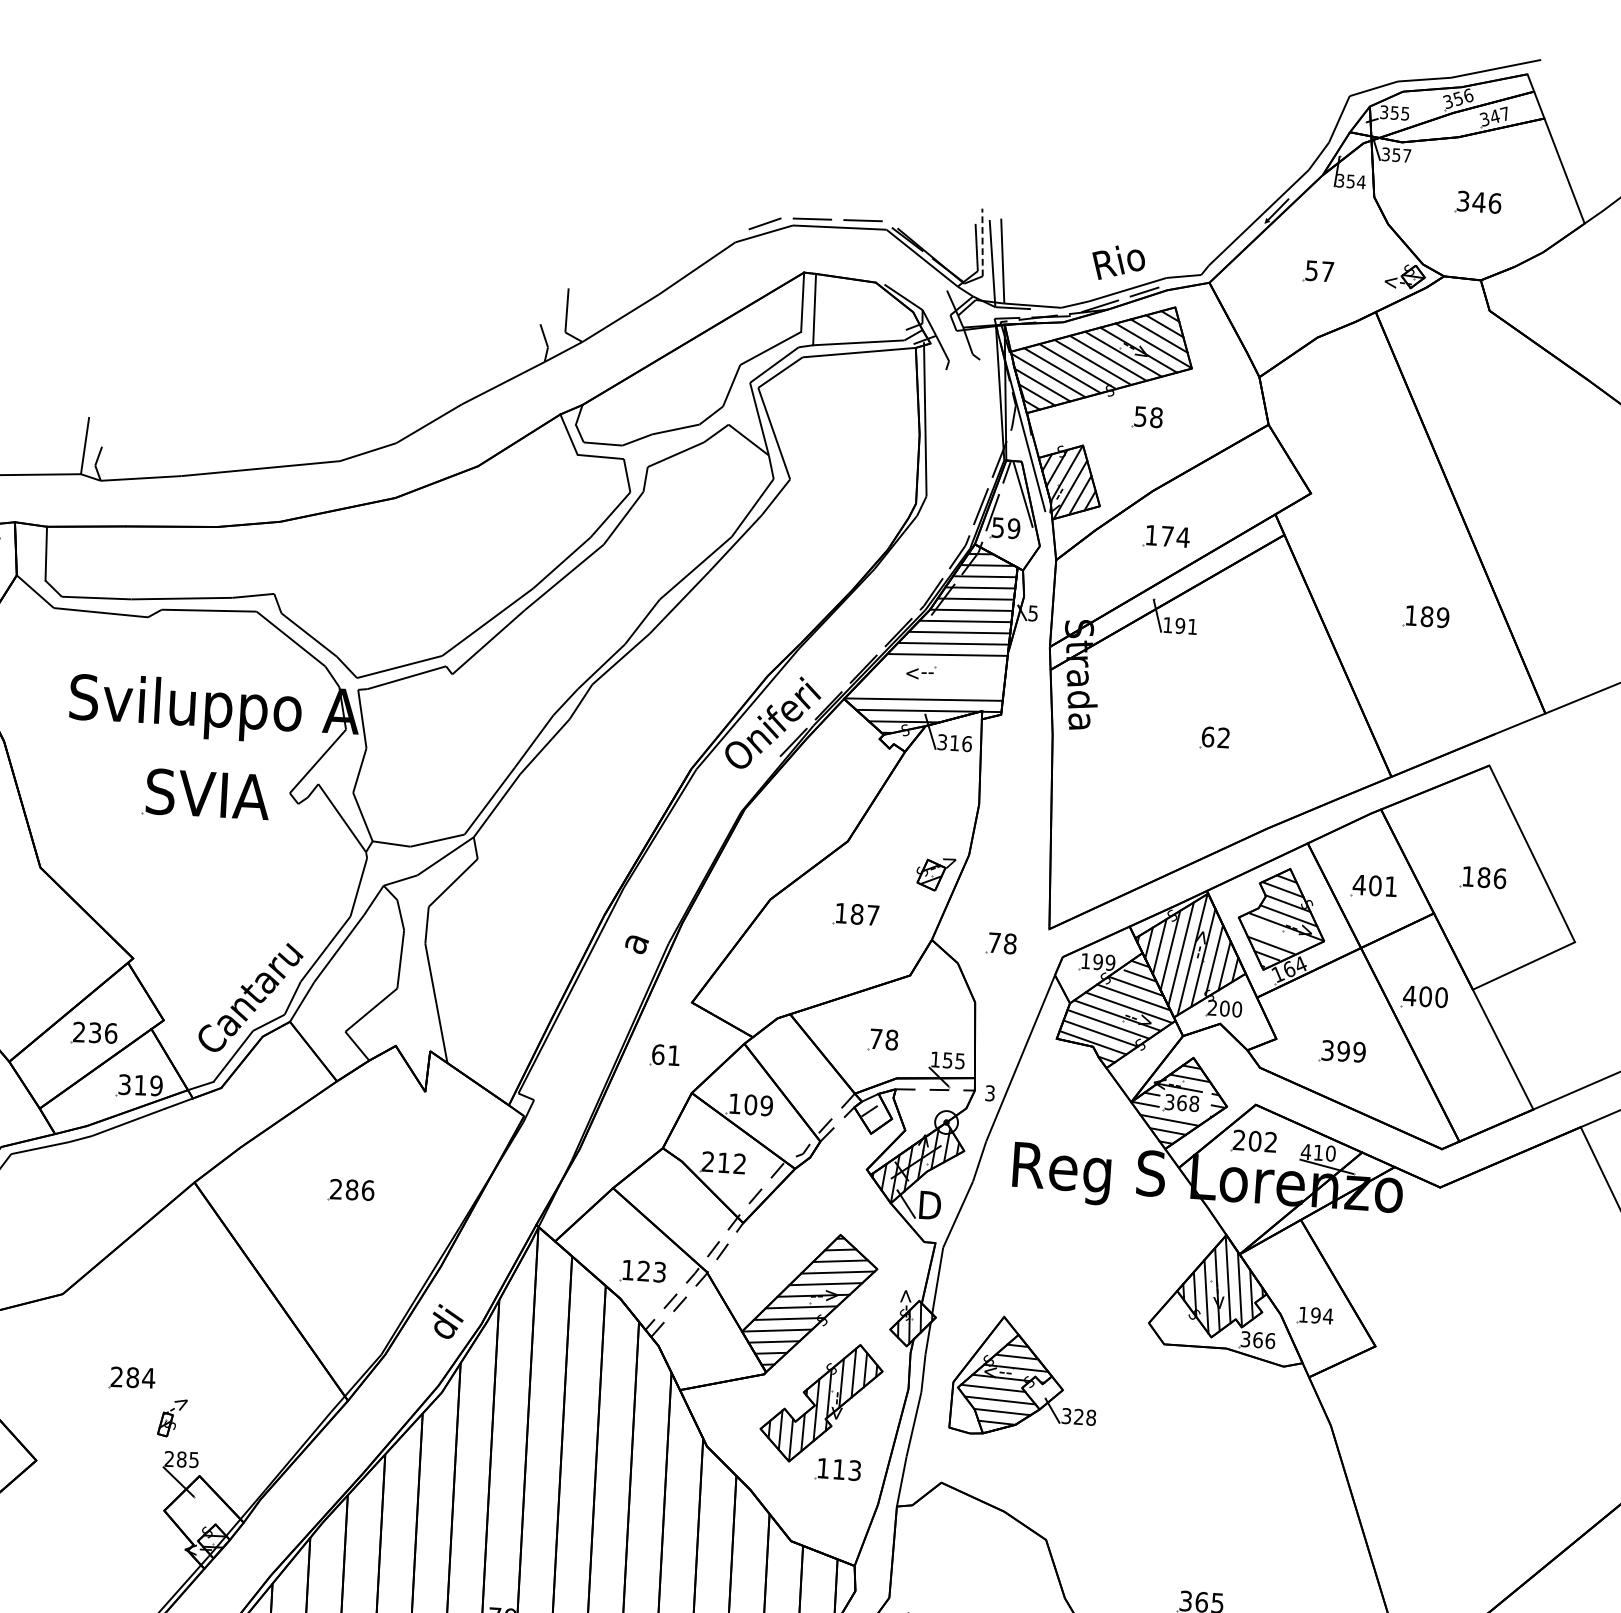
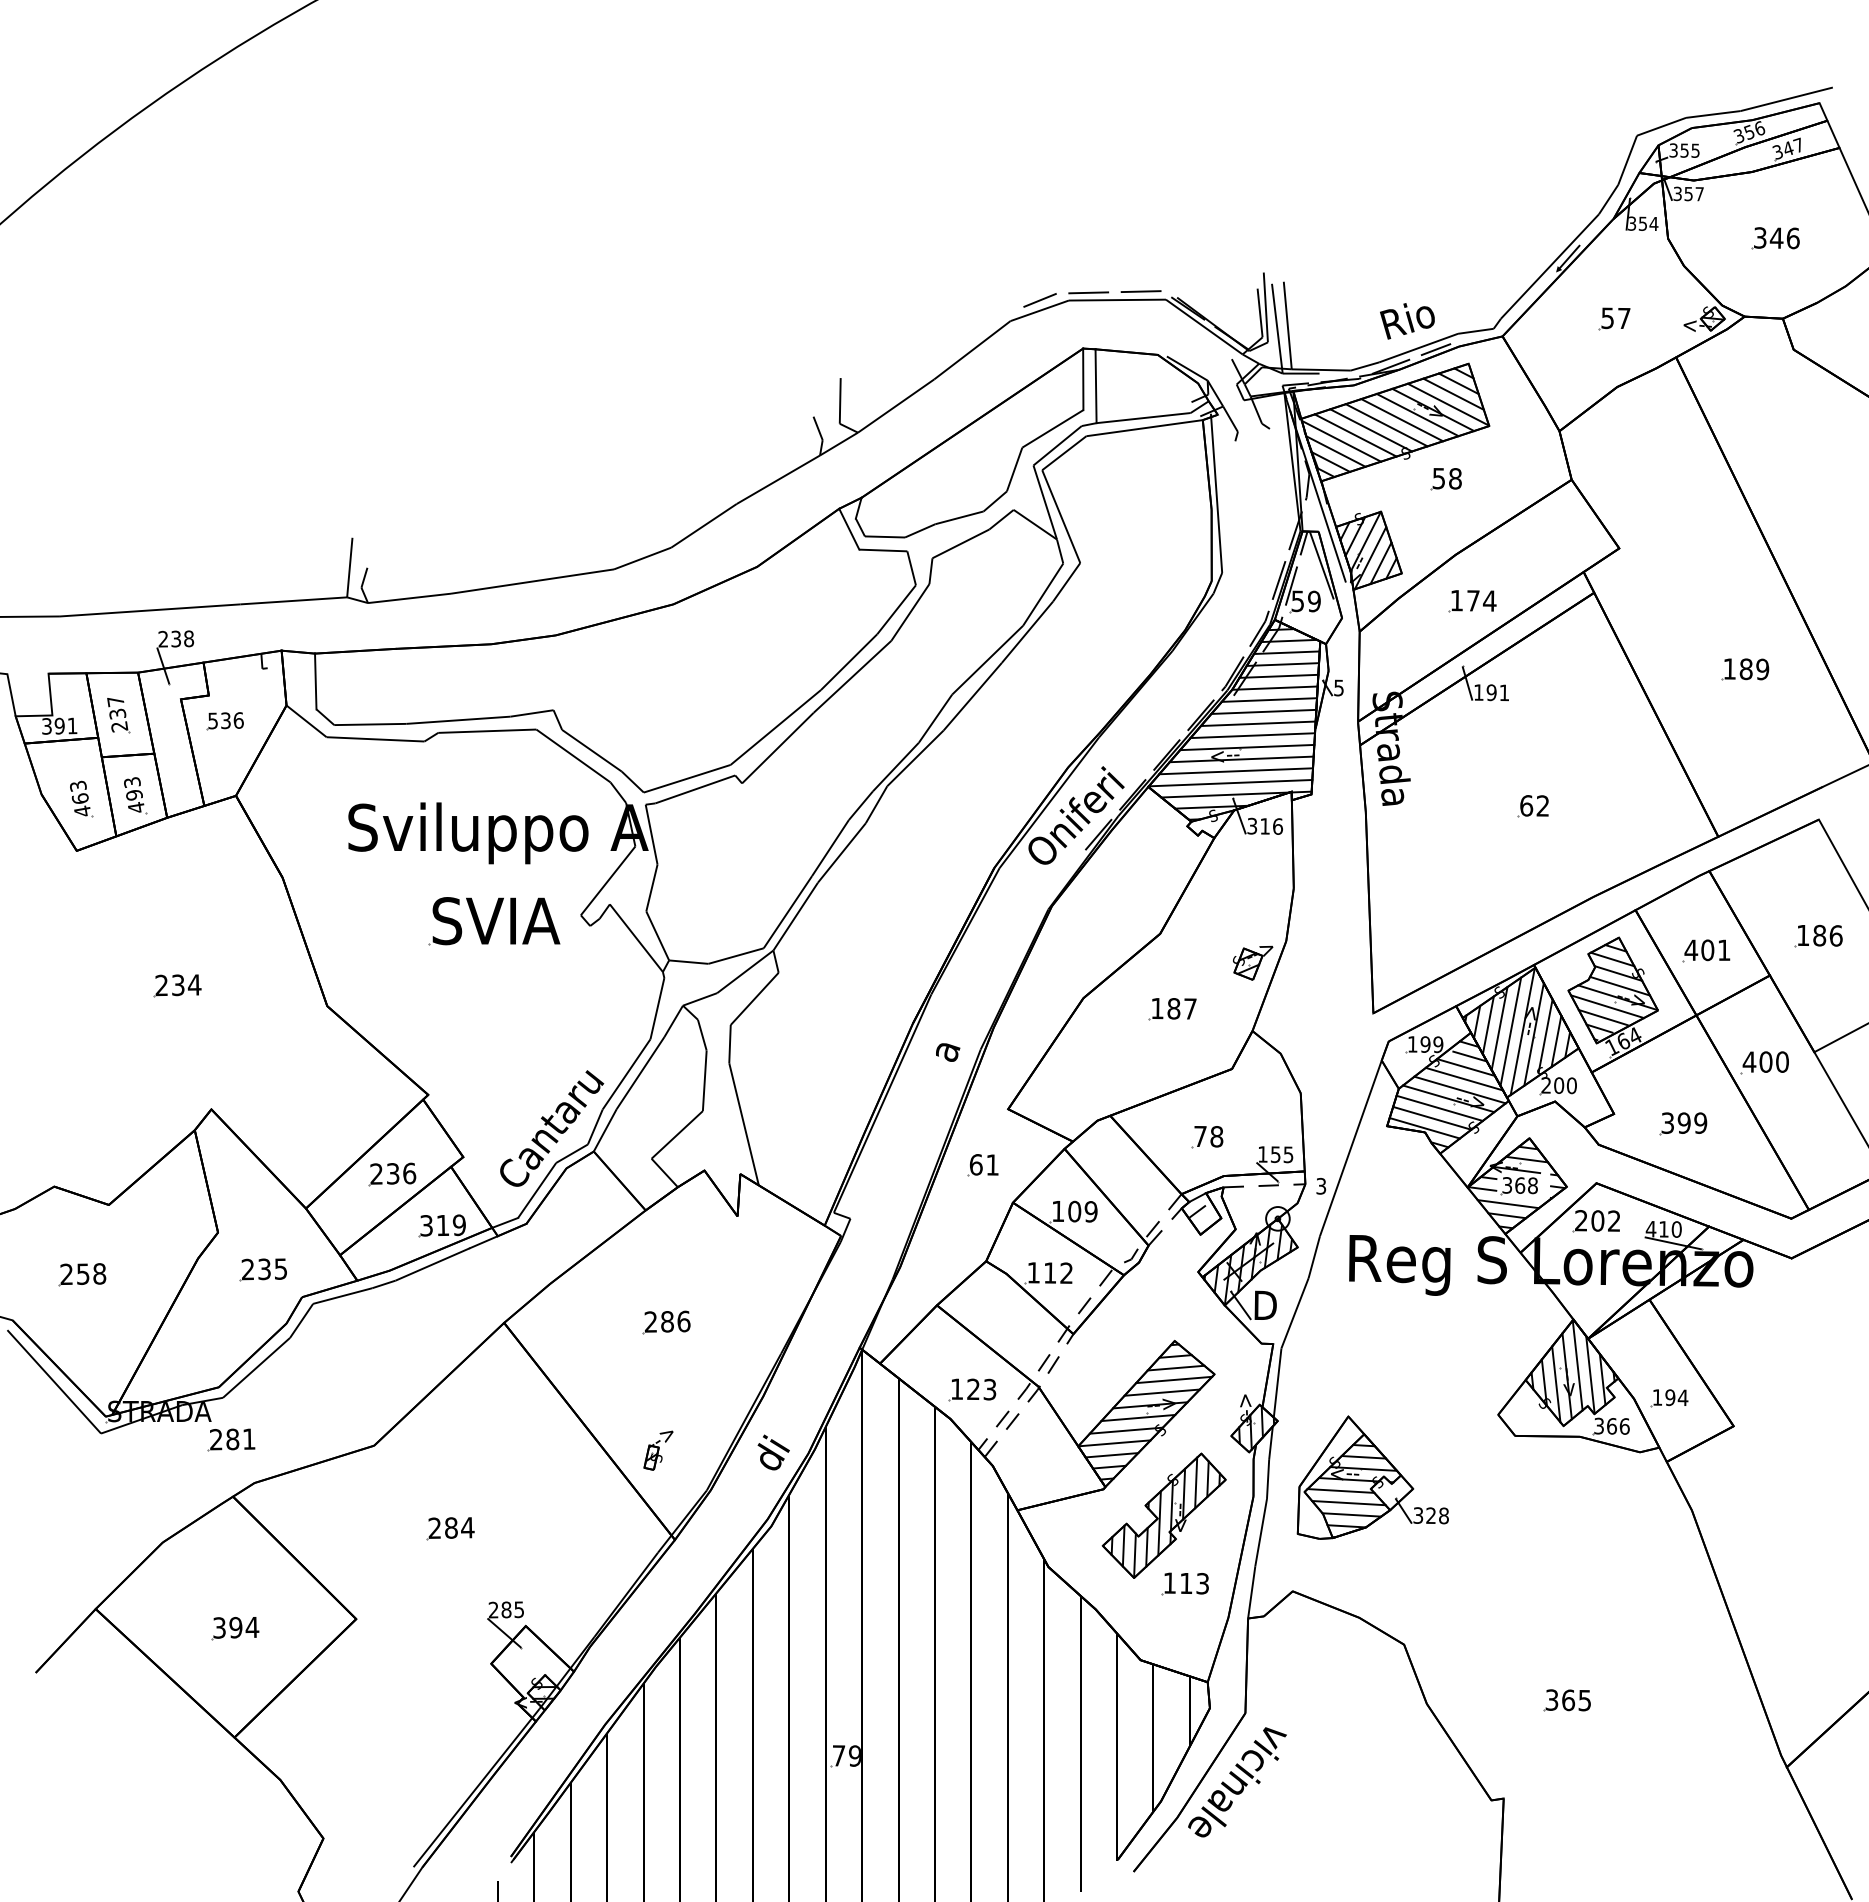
line: (982, 242) -> (1265, 307), dashed -> solid
line: (941, 666) -> (1247, 747), added
line: (935, 677) -> (1241, 759), added
line: (929, 688) -> (1236, 771), added
line: (1275, 934) -> (1607, 1006), added
part: (1001, 944) -> (1324, 1031), removed
text: (707, 1161) -> (1033, 1272), 212 -> 112
part: (172, 1417) -> (658, 1450), moved

